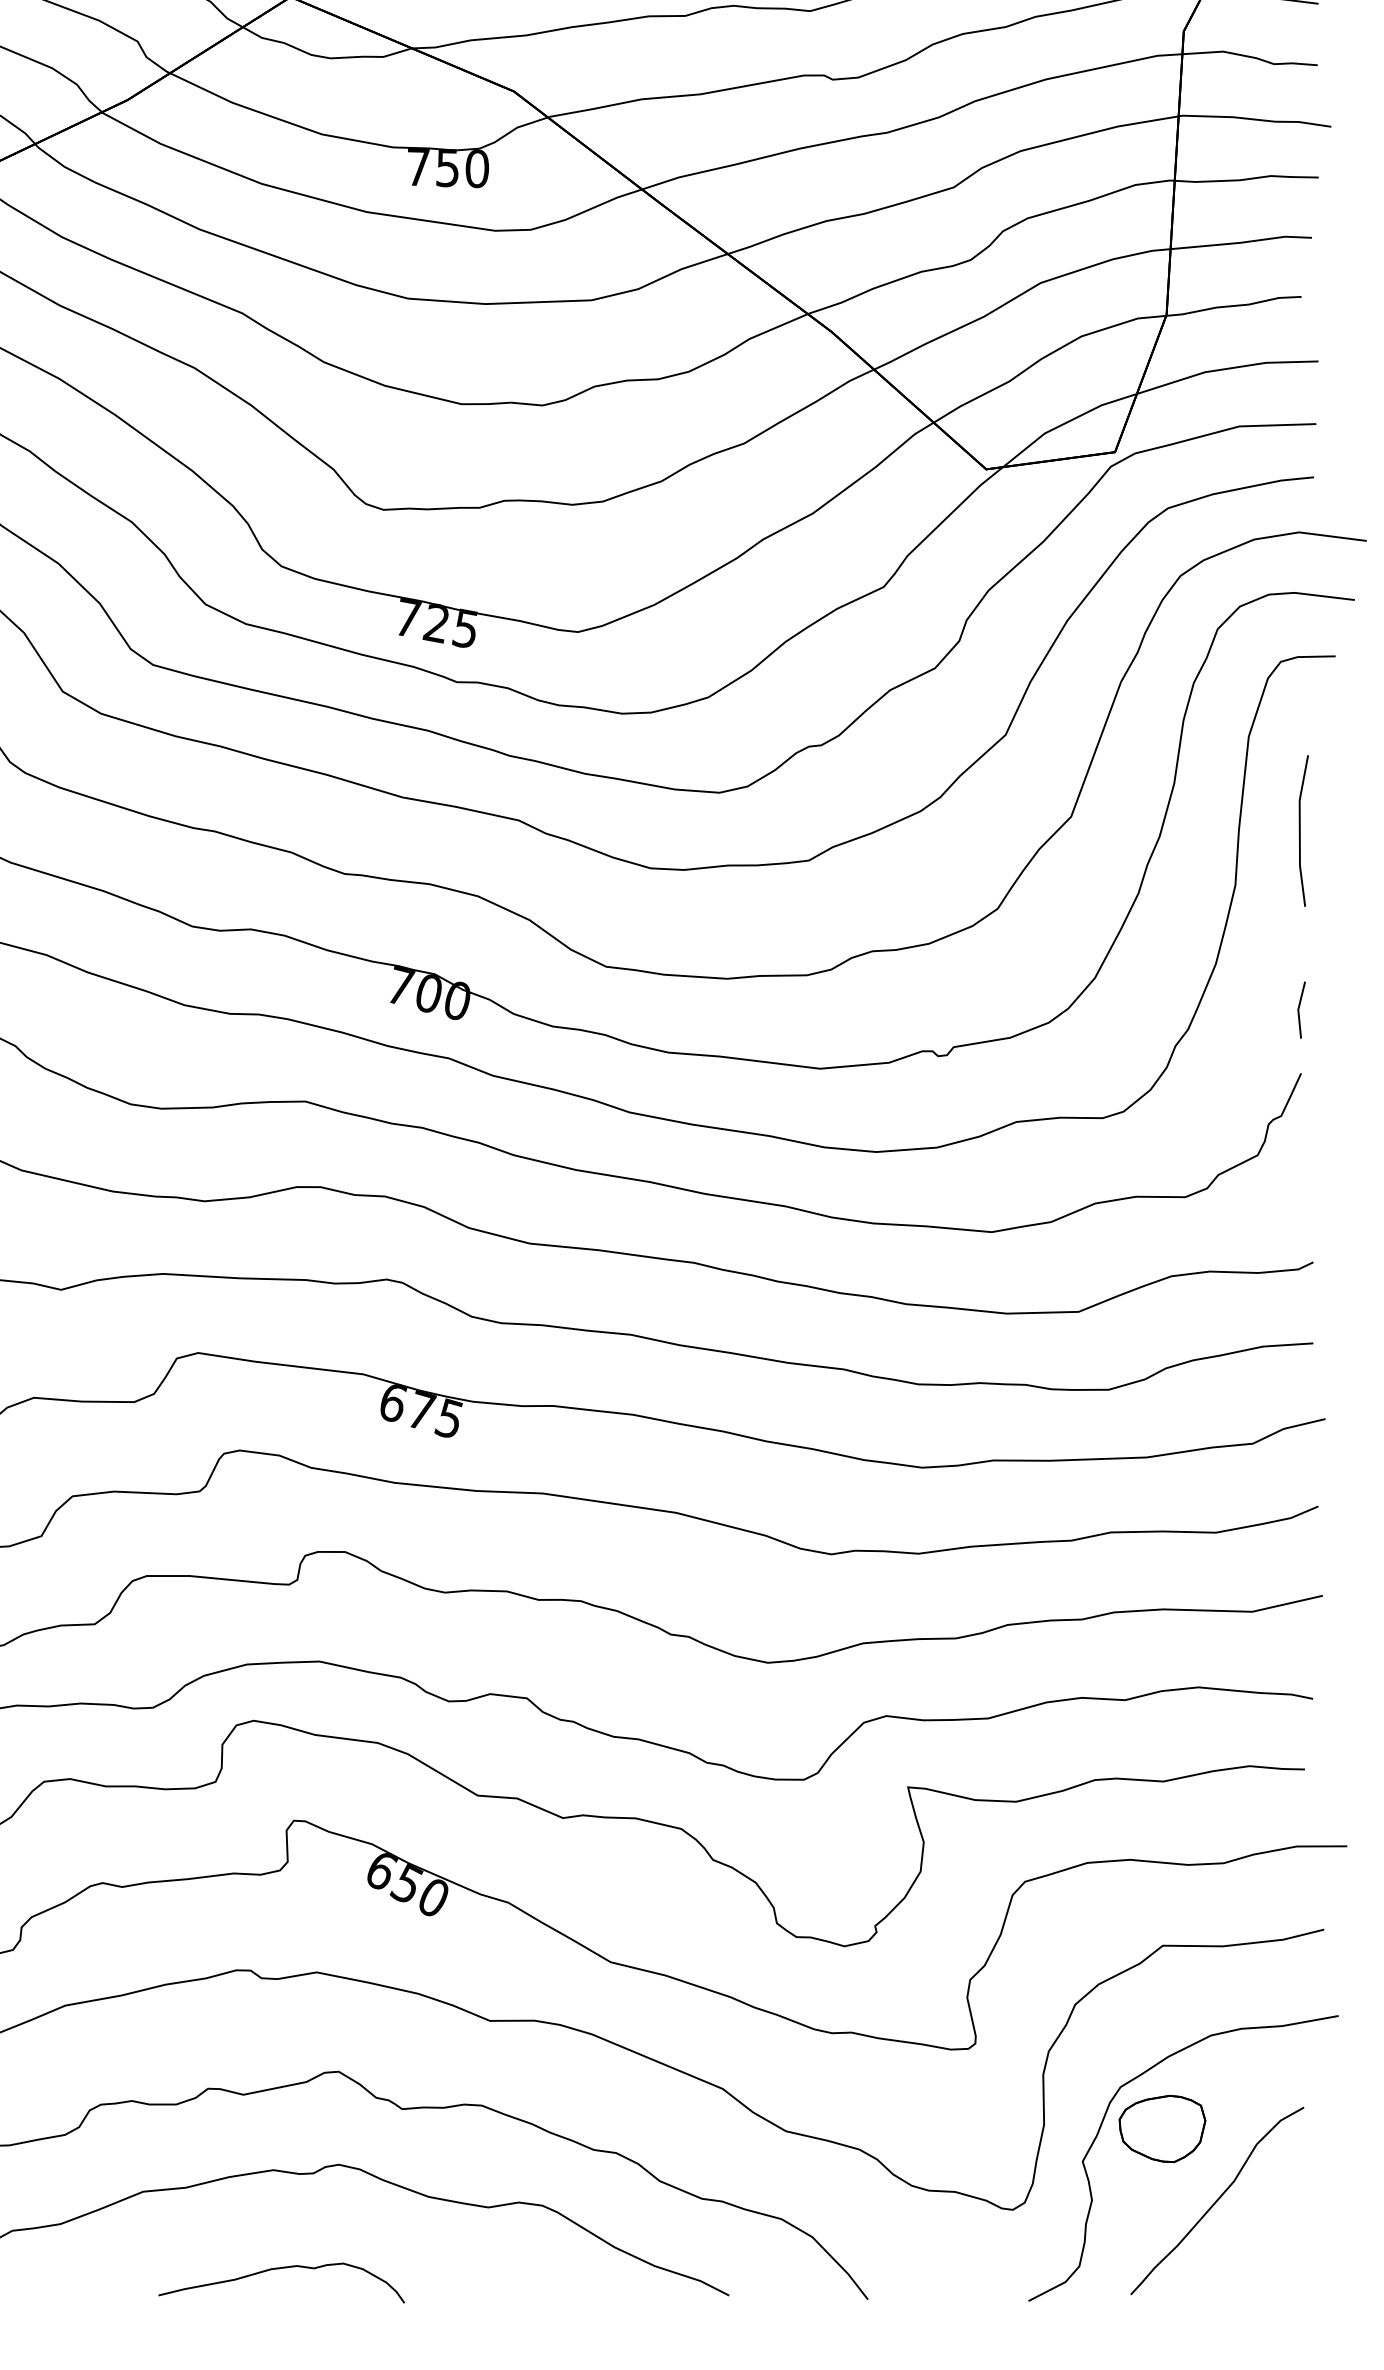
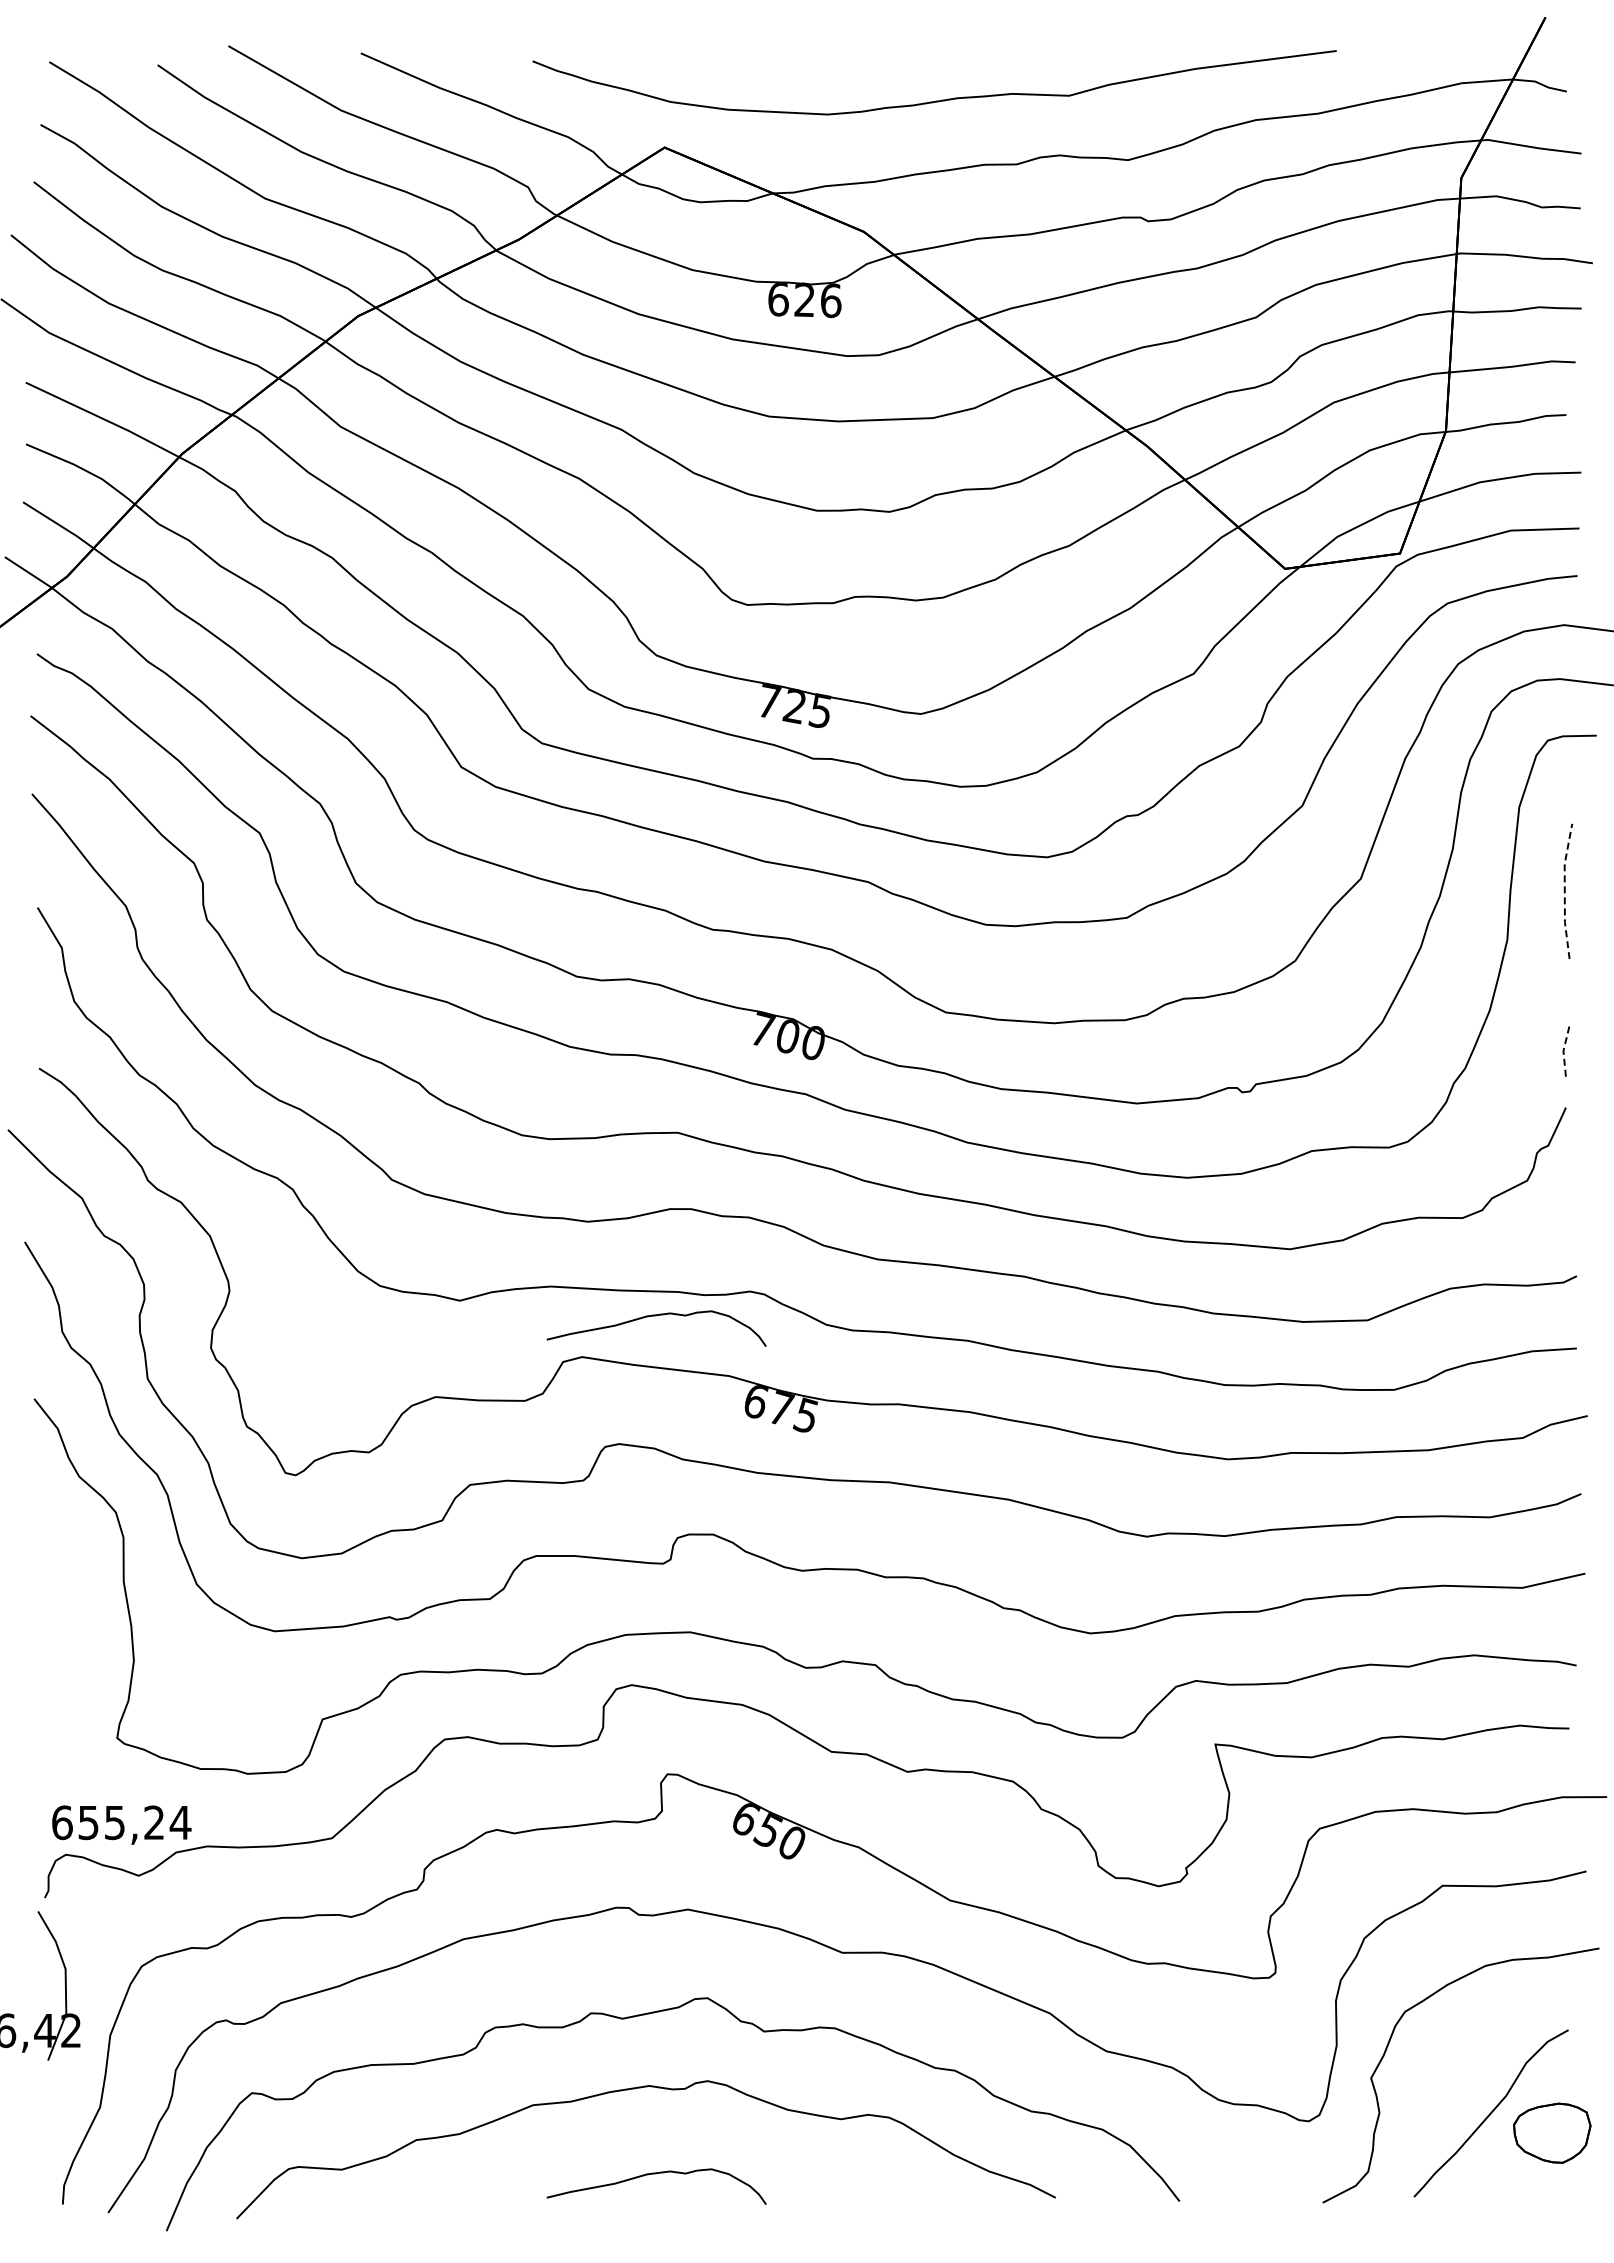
text: (447, 167) -> (804, 299), 750 -> 626
line: (1299, 829) -> (1564, 890), solid -> dashed
line: (1298, 1009) -> (1563, 1050), solid -> dashed
curve: (281, 1307) -> (656, 1316), added
part: (1162, 2128) -> (1552, 2132), moved

